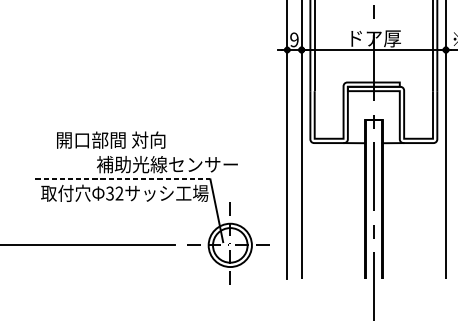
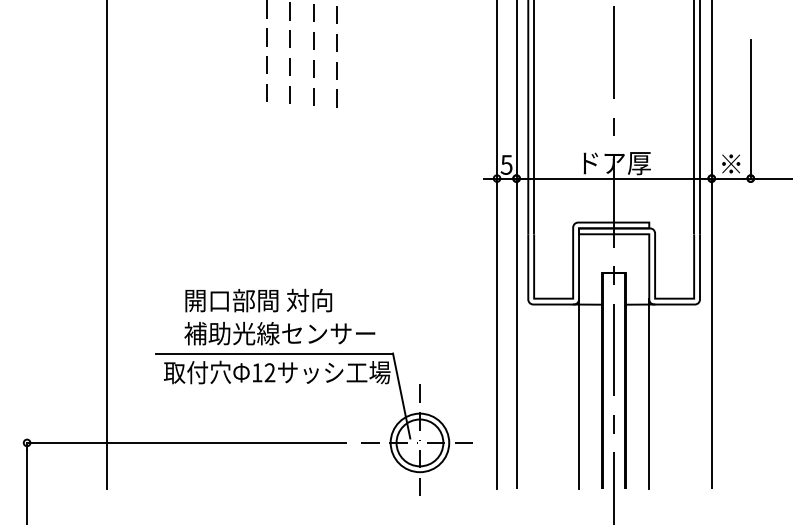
text: (294, 39) -> (506, 164), 9 -> 5
text: (167, 164) -> (279, 333), moved
line: (123, 179) -> (275, 353), dashed -> solid
text: (110, 193) -> (257, 372), 32 -> 12
line: (348, 208) -> (579, 393), added
line: (399, 208) -> (649, 393), added

